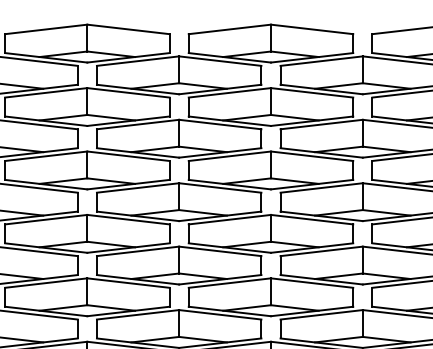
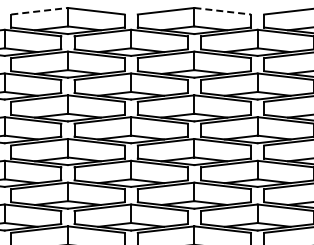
line: (46, 29) -> (39, 11), solid -> dashed
line: (311, 29) -> (222, 11), solid -> dashed

